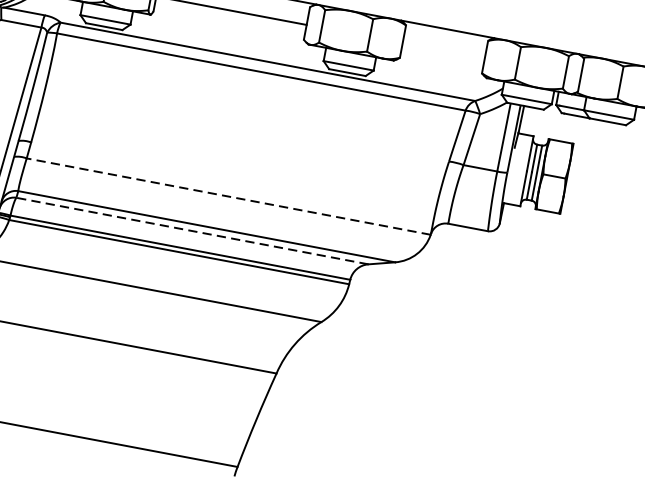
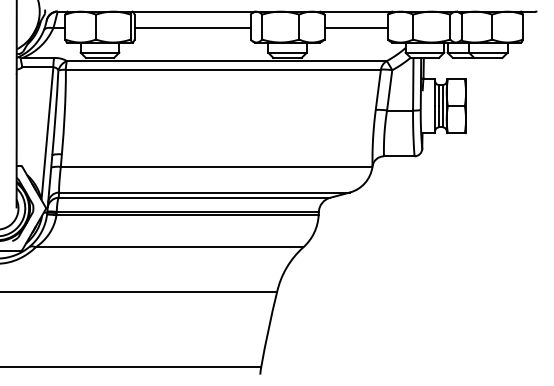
line: (442, 51) -> (355, 28), added
line: (228, 197) -> (216, 167), dashed -> solid
line: (192, 230) -> (194, 197), dashed -> solid

